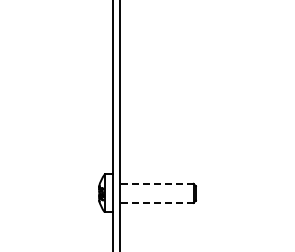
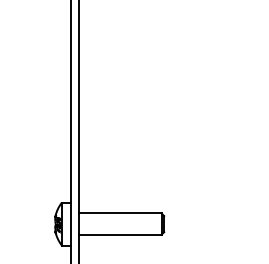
line: (156, 183) -> (119, 212), dashed -> solid
line: (156, 202) -> (119, 234), dashed -> solid

